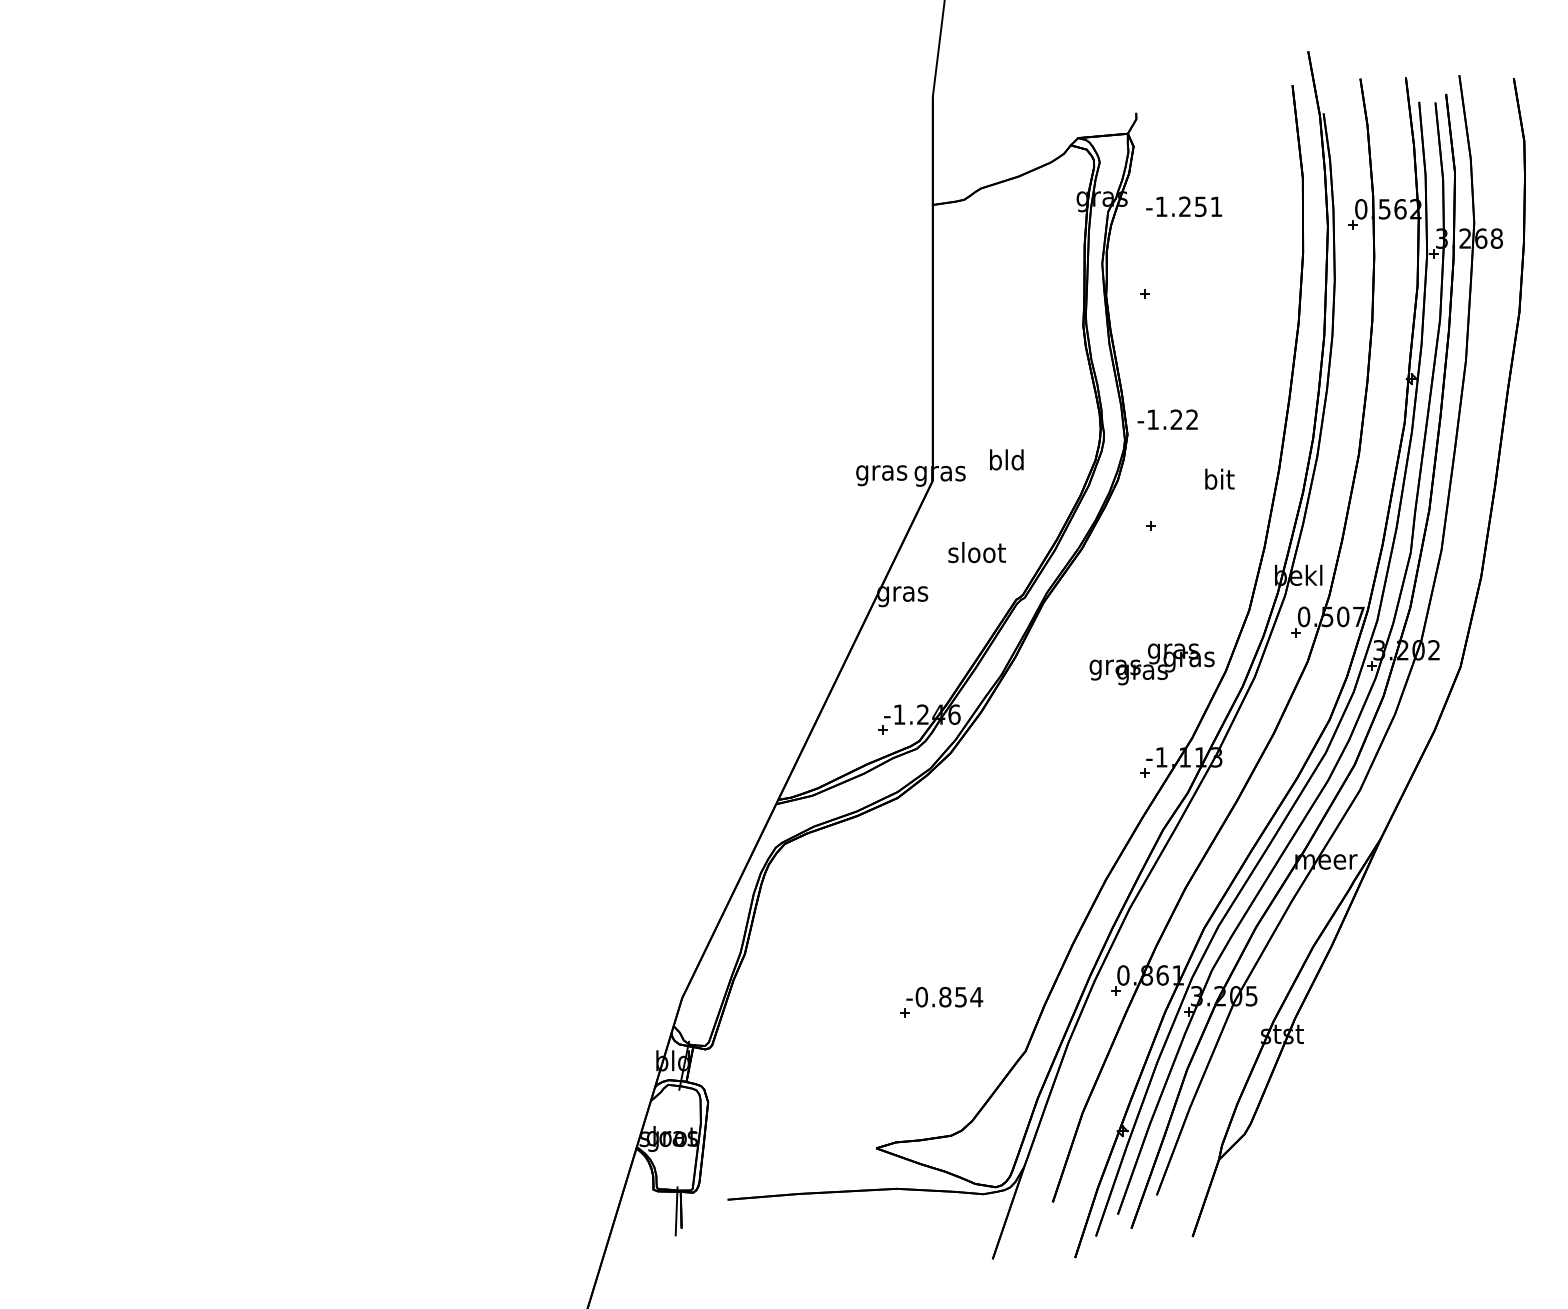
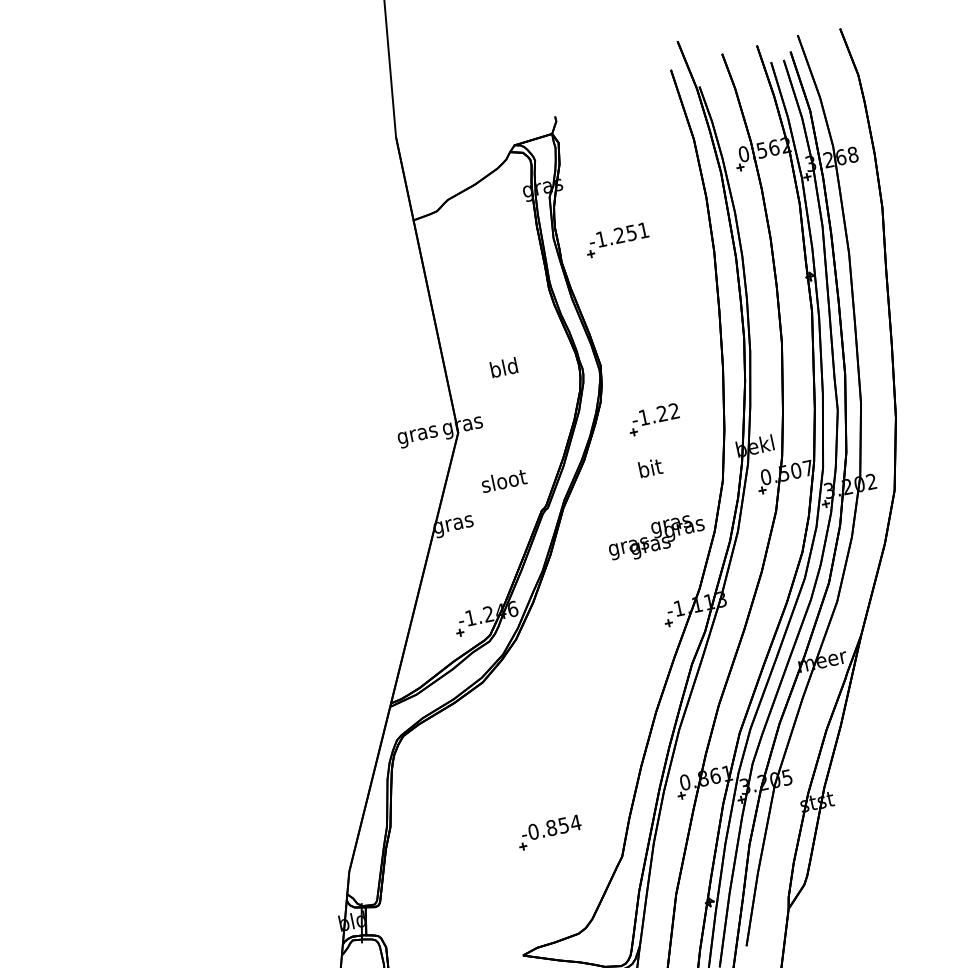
text: (1184, 206) -> (619, 235), moved
text: (1167, 419) -> (655, 415), moved
text: (1006, 459) -> (503, 367), moved
text: (1219, 478) -> (650, 467), moved

